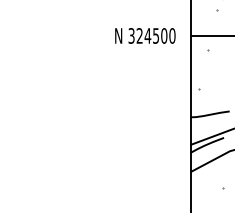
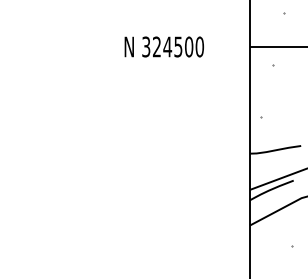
text: (145, 35) -> (164, 46), moved

